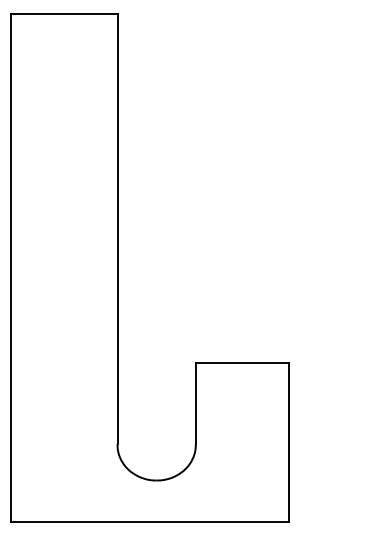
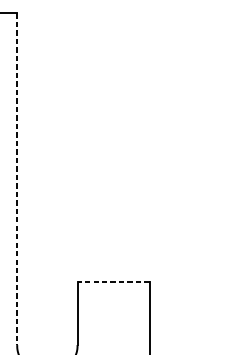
line: (117, 229) -> (17, 179), solid -> dashed
line: (242, 362) -> (113, 282), solid -> dashed

